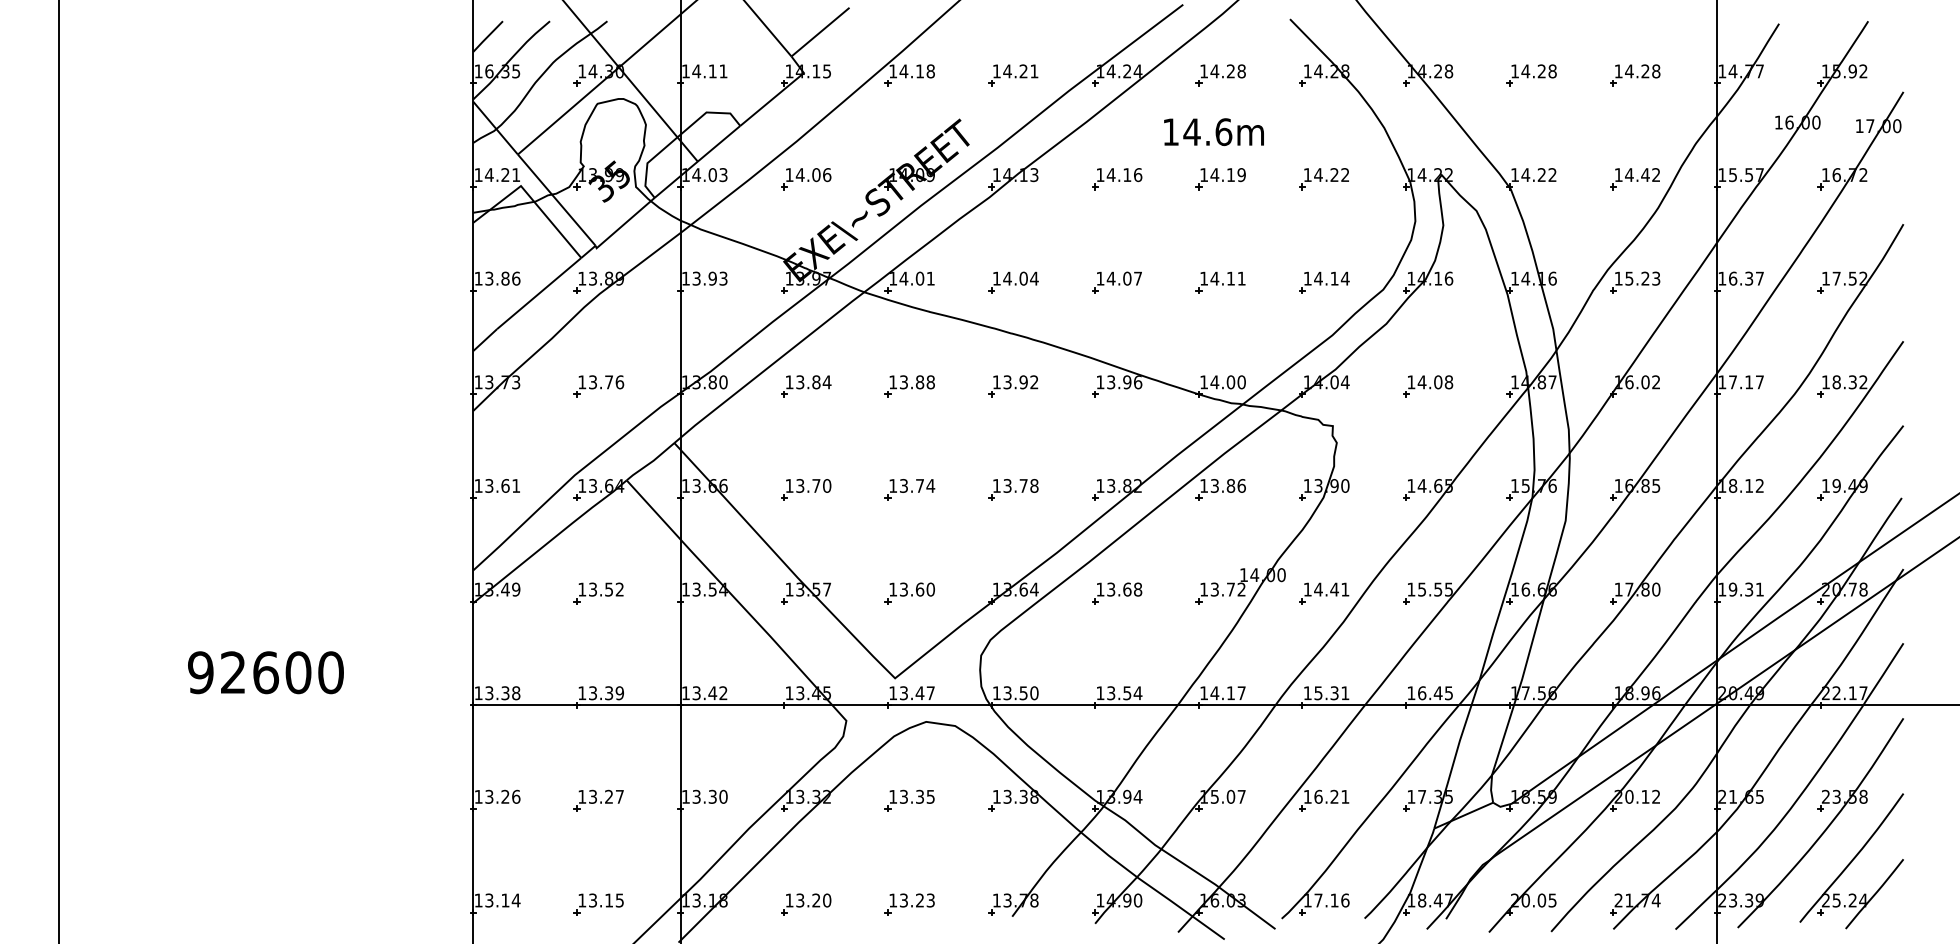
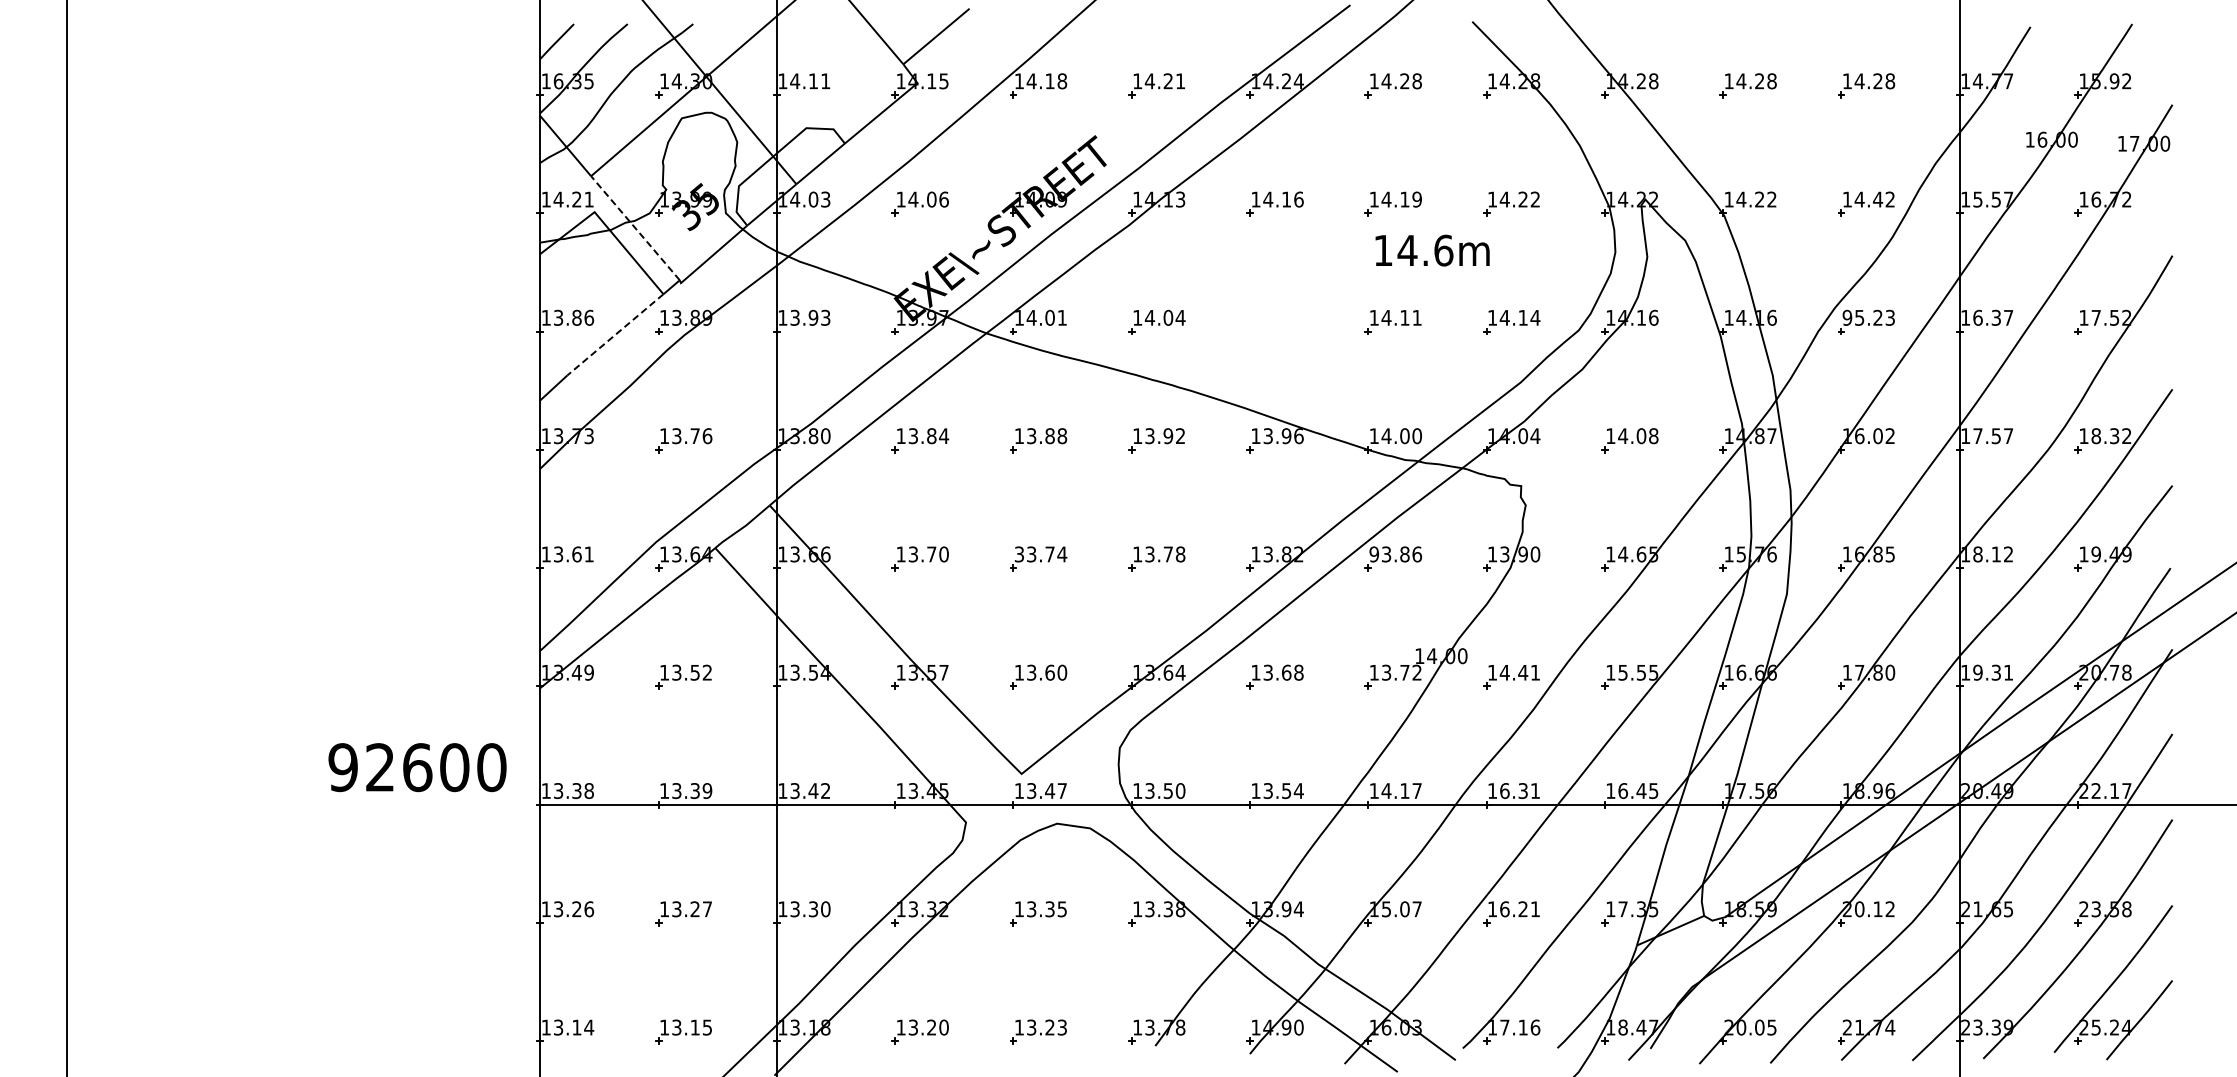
text: (1213, 132) -> (1432, 250), moved
line: (556, 199) -> (635, 227), solid -> dashed
text: (1618, 278) -> (1847, 317), 15.23 -> 95.23
part: (1116, 281) -> (1274, 321), removed
line: (539, 293) -> (615, 334), solid -> dashed
text: (1748, 382) -> (1995, 436), 17.17 -> 17.57
text: (892, 486) -> (1018, 554), 13.74 -> 33.74
text: (1204, 486) -> (1374, 554), 13.86 -> 93.86
text: (265, 672) -> (417, 767), moved
text: (1318, 693) -> (1504, 791), 15.31 -> 16.31

